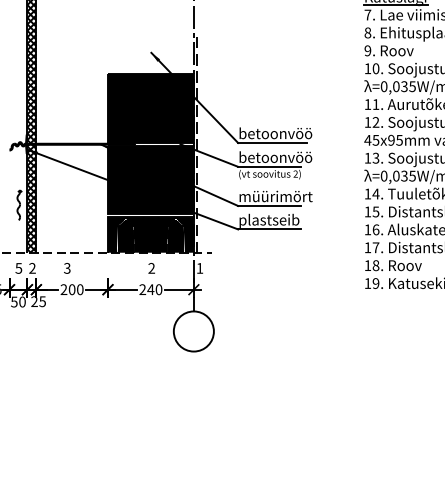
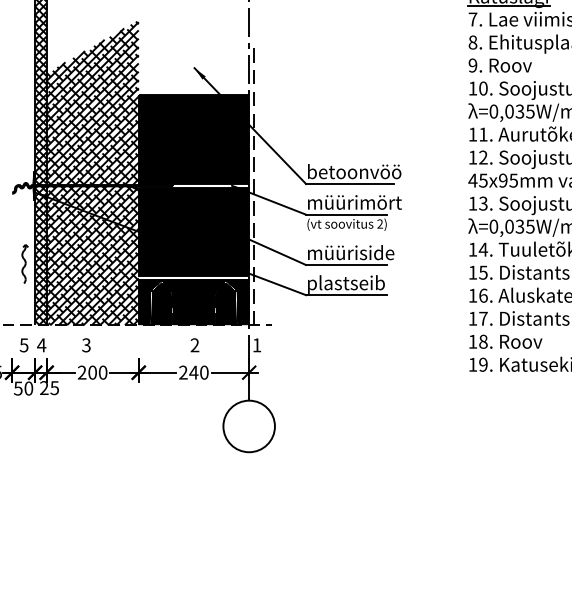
hatch: (71, 134) -> (91, 173), added
text: (275, 156) -> (354, 201), betoonvöö -> müürimört
text: (296, 196) -> (381, 252), müürimört -> müüriside
text: (32, 267) -> (41, 344), 2 -> 4

